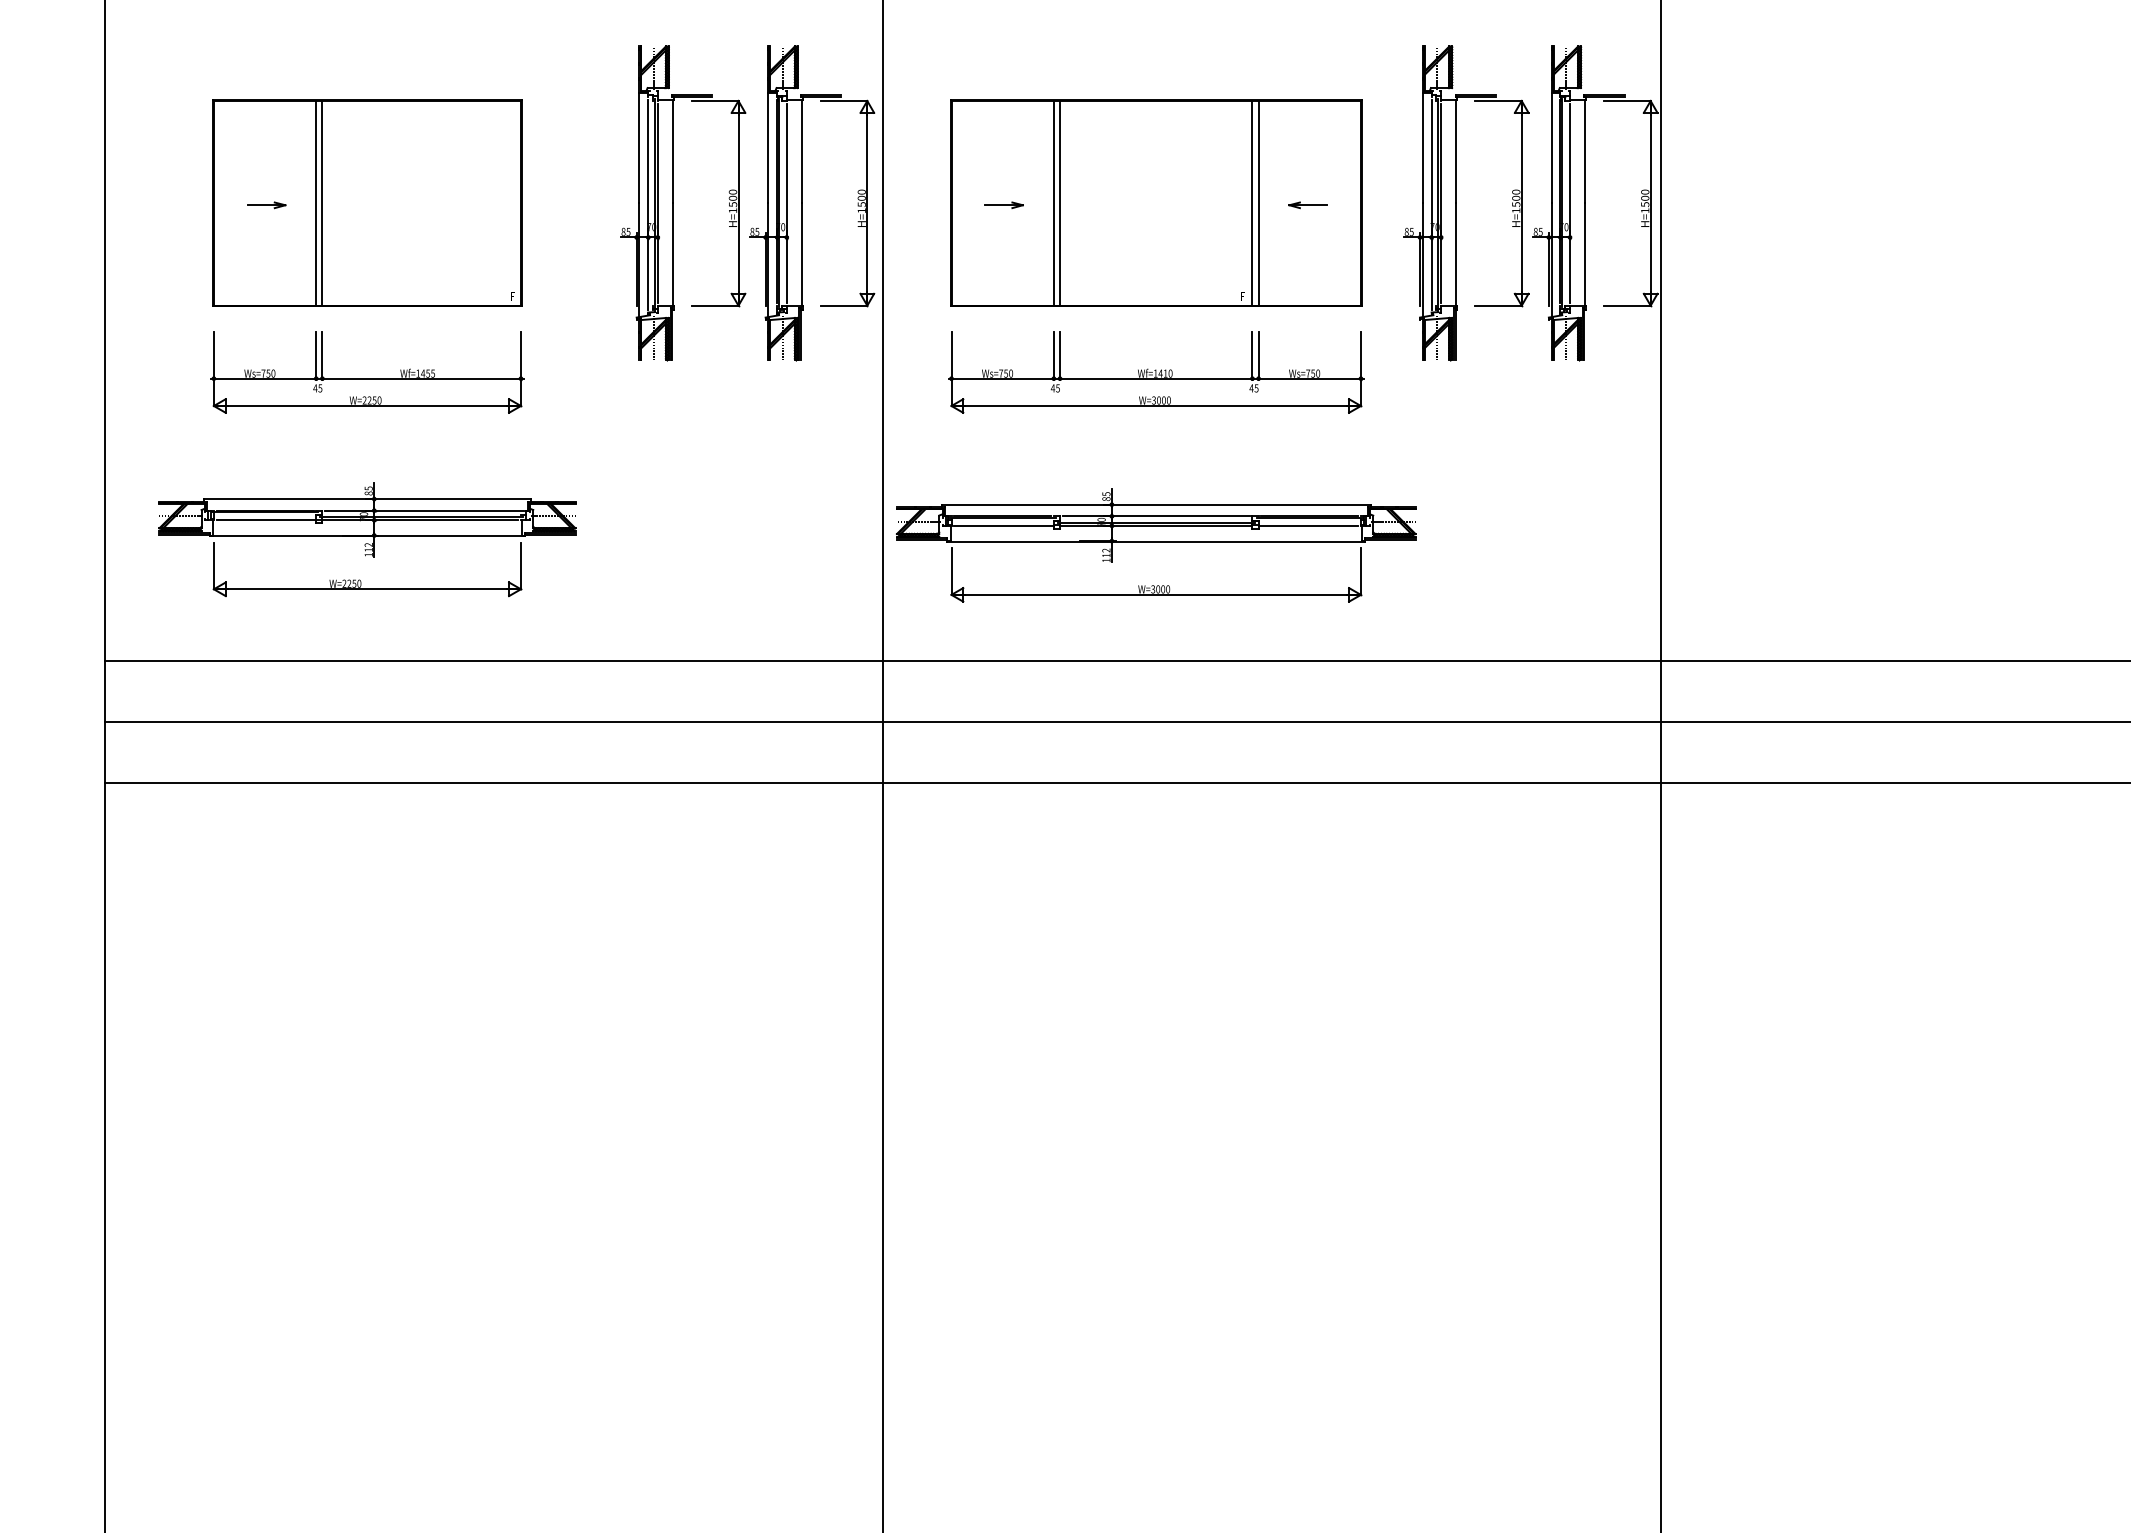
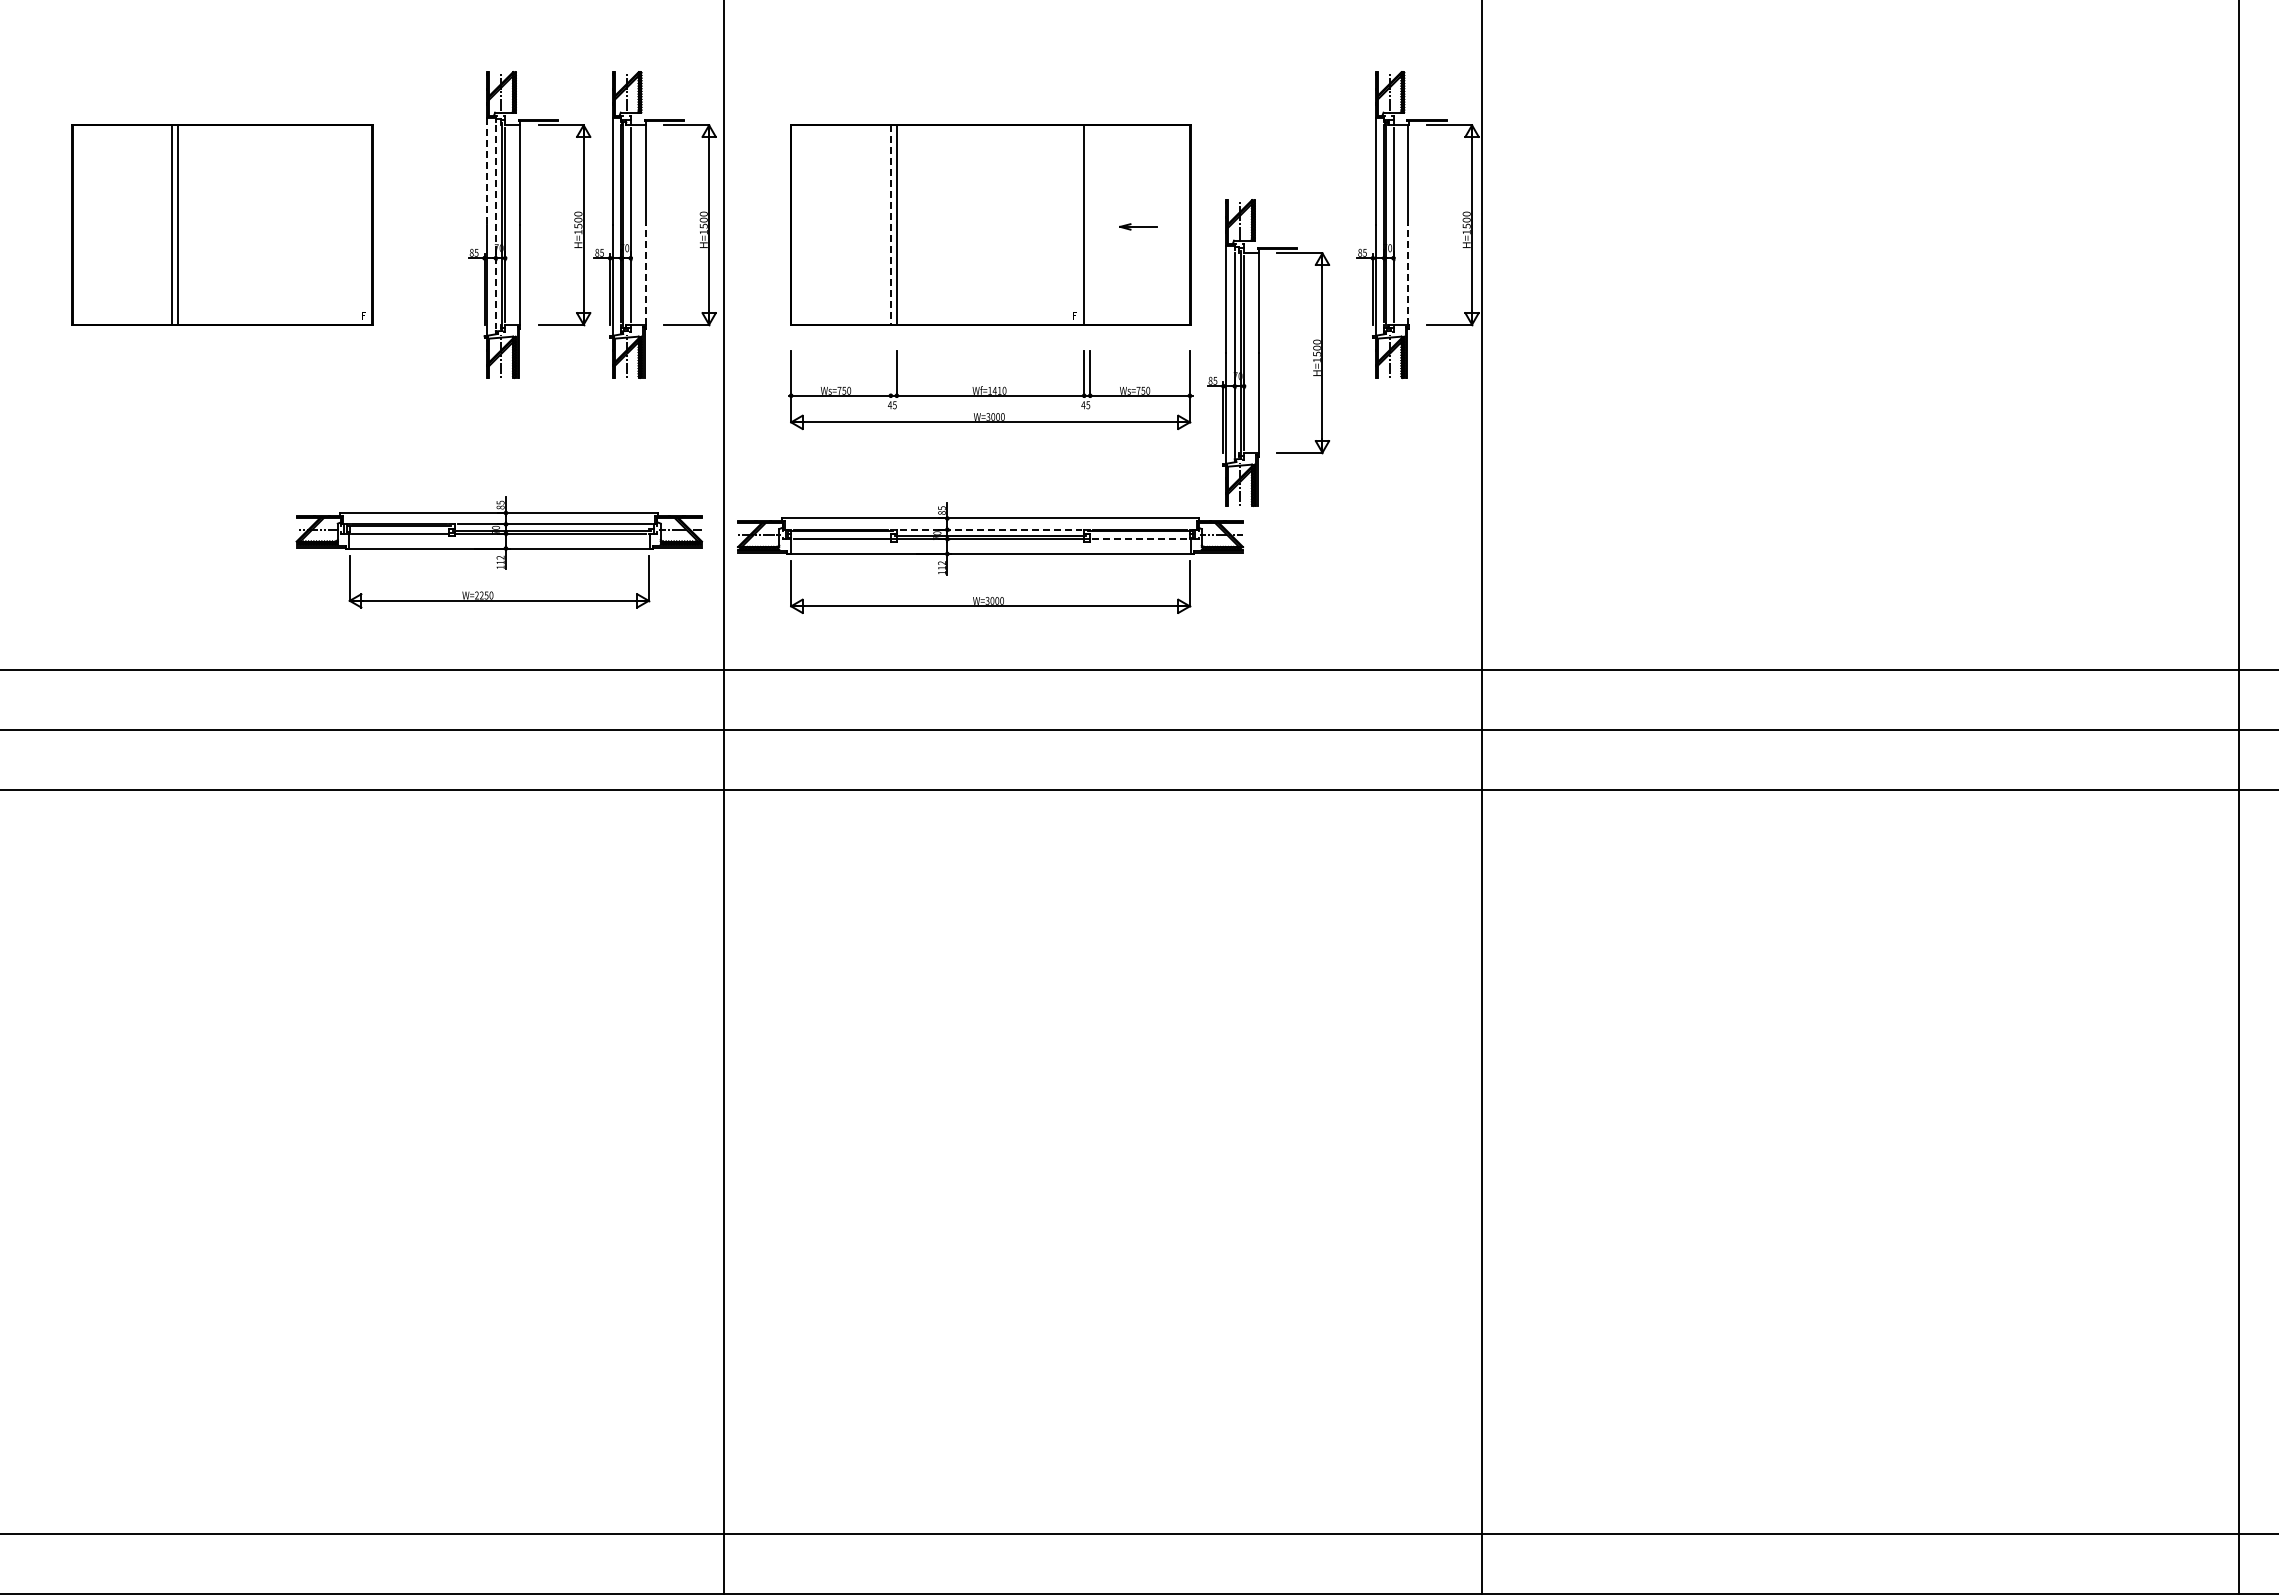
line: (639, 149) -> (487, 172), solid -> dashed
line: (1258, 202) -> (1090, 224), removed
part: (1457, 202) -> (1259, 352), moved
line: (1053, 203) -> (890, 225), solid -> dashed
part: (266, 204) -> (124, 226), removed
part: (1004, 204) -> (842, 226), removed
line: (647, 205) -> (495, 227), solid -> dashed
line: (801, 254) -> (645, 274), solid -> dashed
line: (1585, 254) -> (1408, 274), solid -> dashed
line: (1053, 354) -> (890, 372), removed
part: (367, 373) -> (222, 390), removed
line: (1157, 516) -> (991, 529), solid -> dashed
line: (1308, 526) -> (1138, 539), solid -> dashed
part: (367, 539) -> (499, 552), moved

